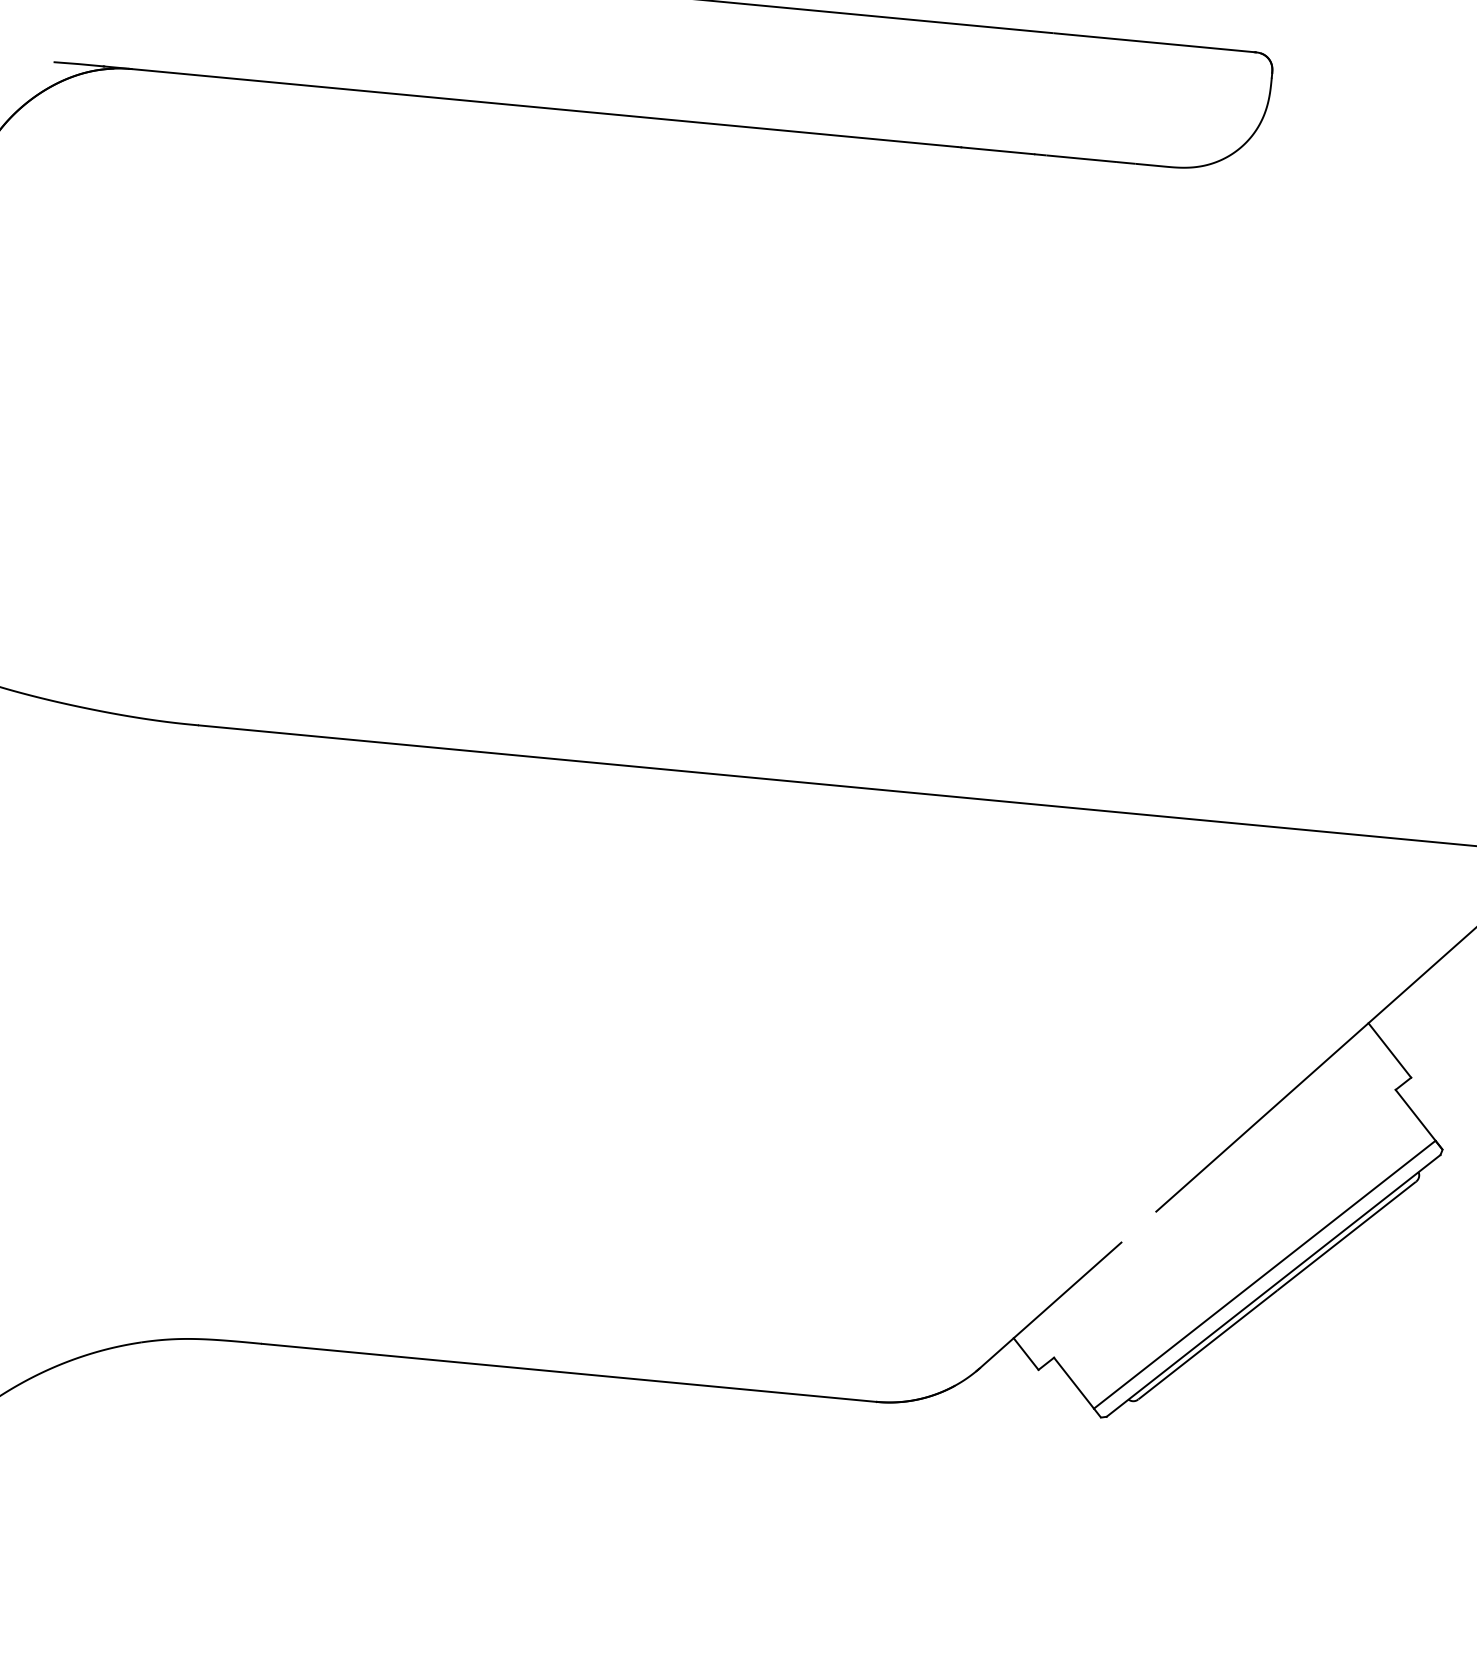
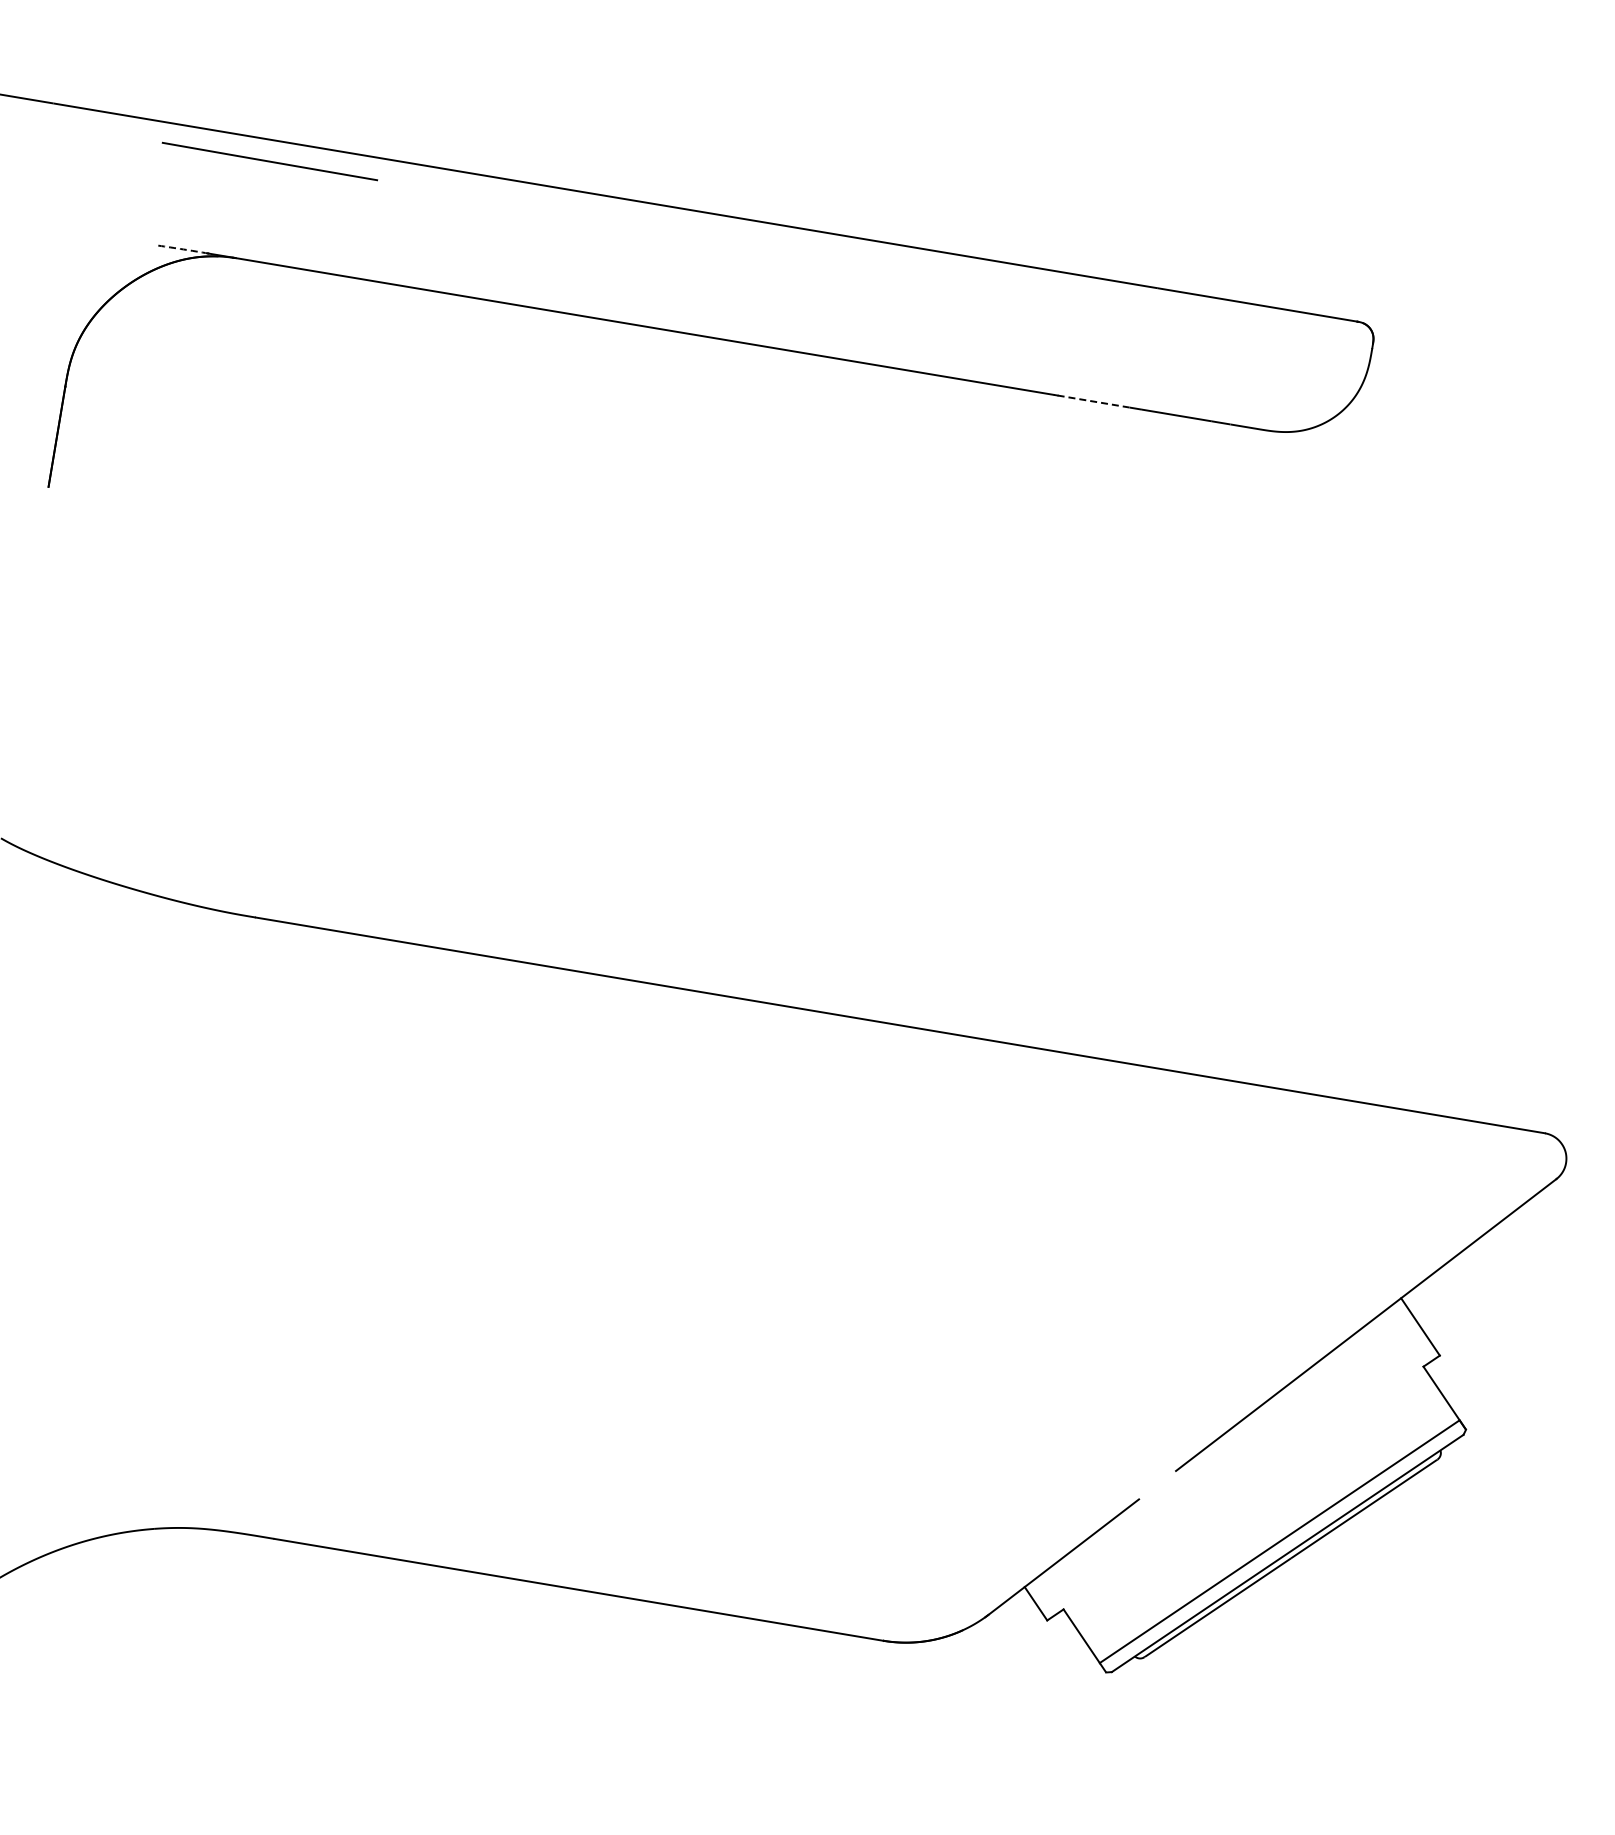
arc: (78, 64) -> (183, 249), solid -> dashed
line: (997, 150) -> (1093, 401), solid -> dashed

